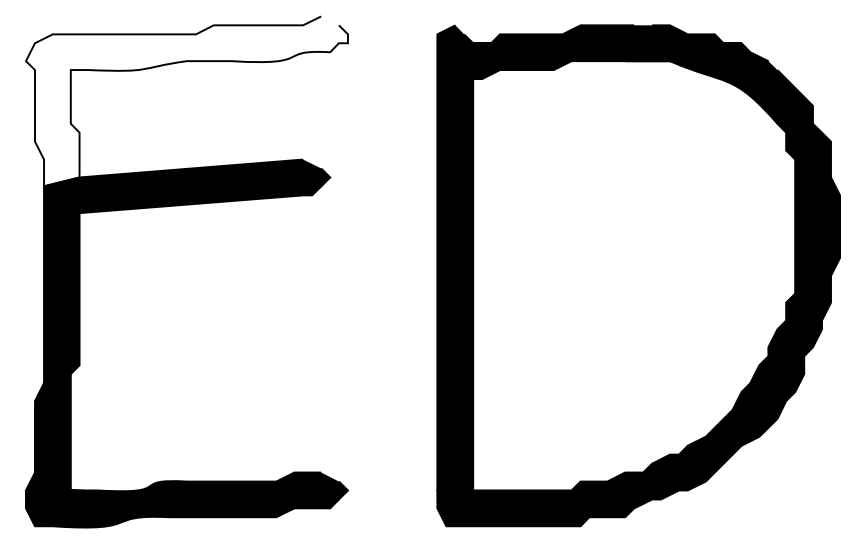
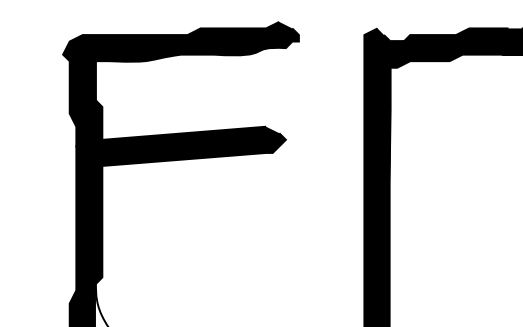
fill: (186, 101) -> (180, 84), added

